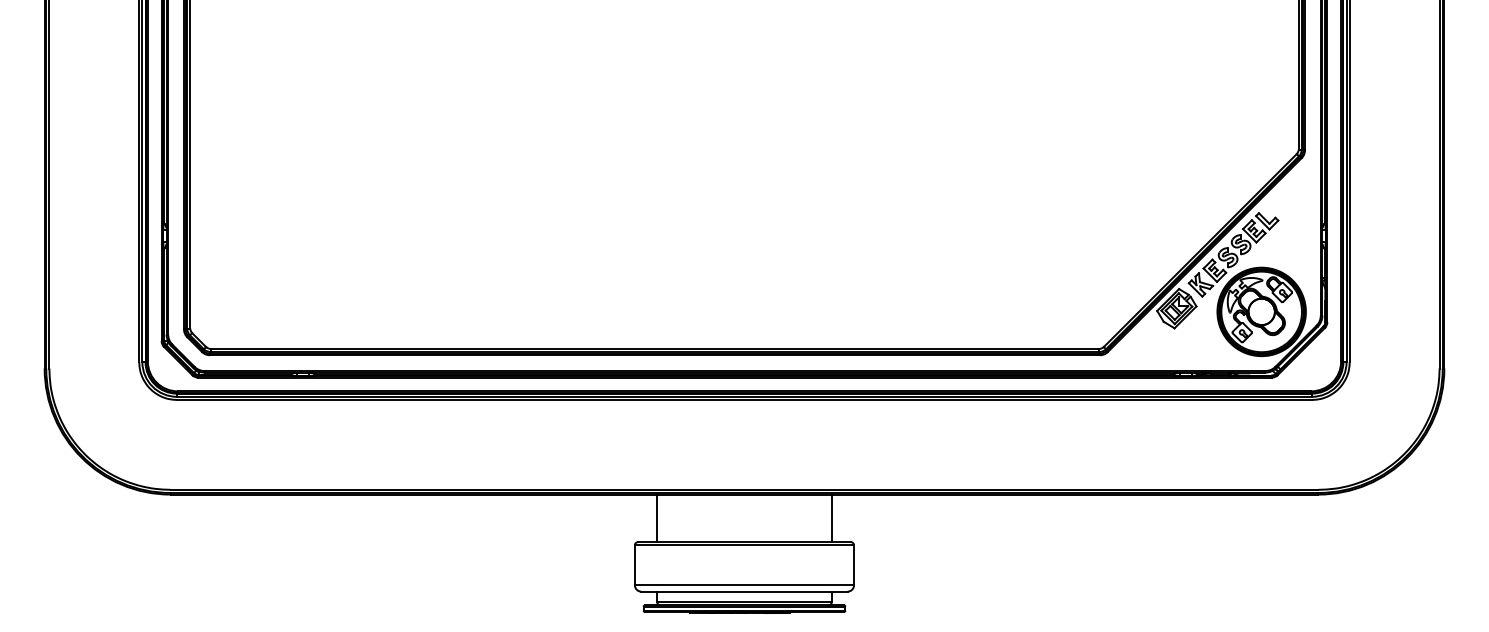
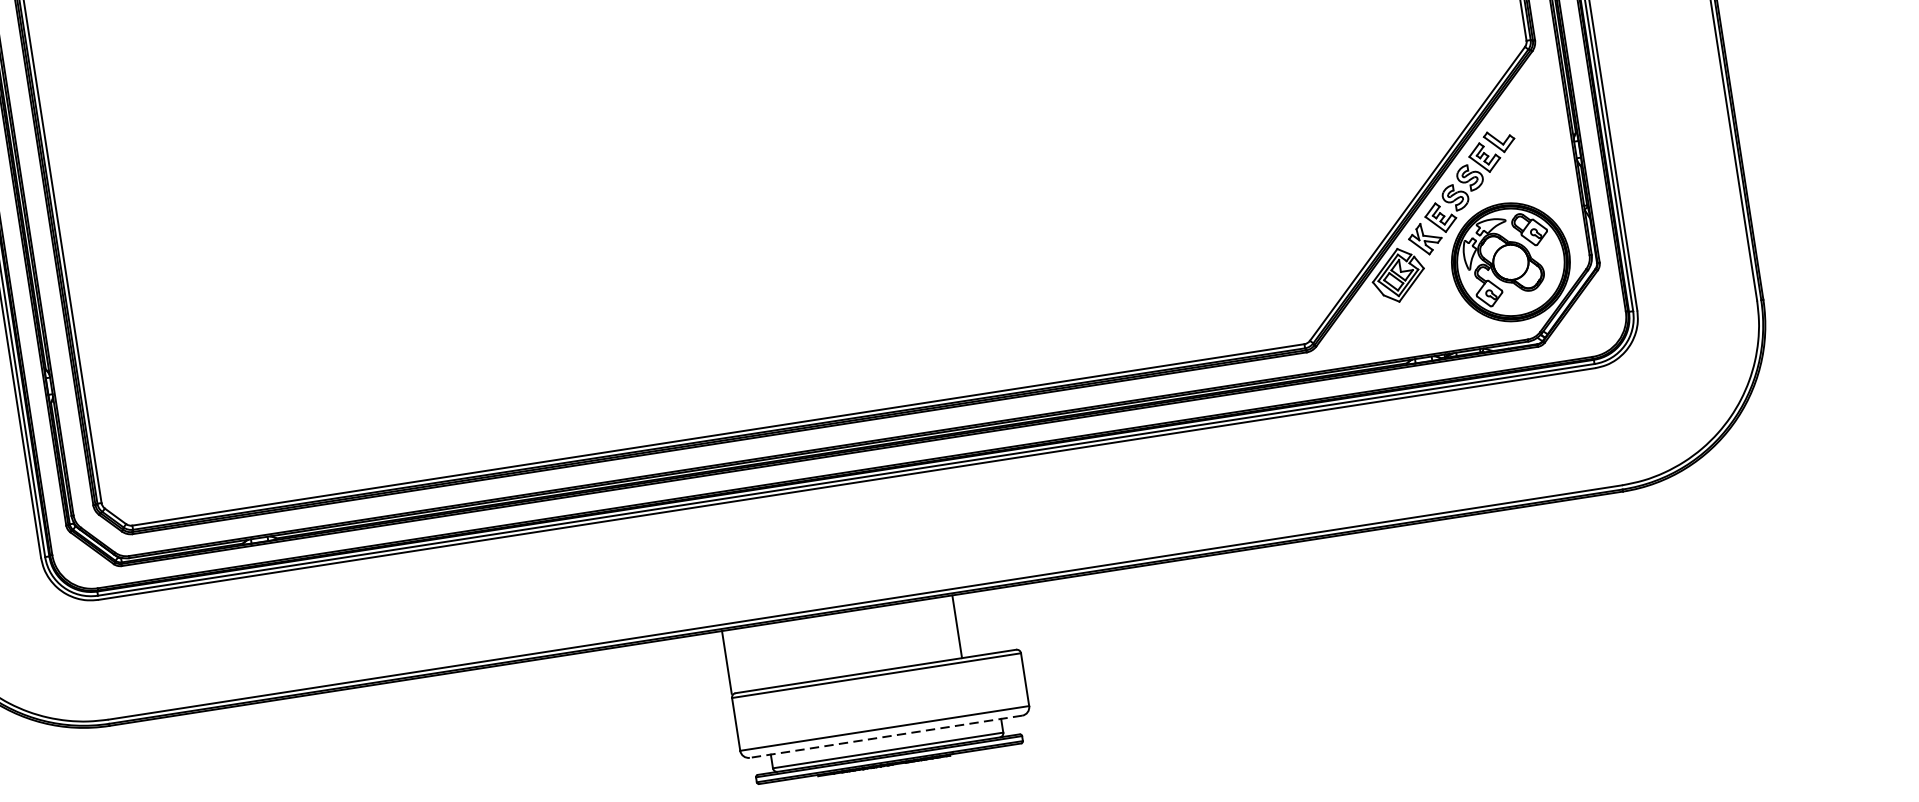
line: (657, 518) -> (727, 662), moved
line: (831, 518) -> (956, 627), moved
line: (743, 591) -> (884, 736), solid -> dashed

